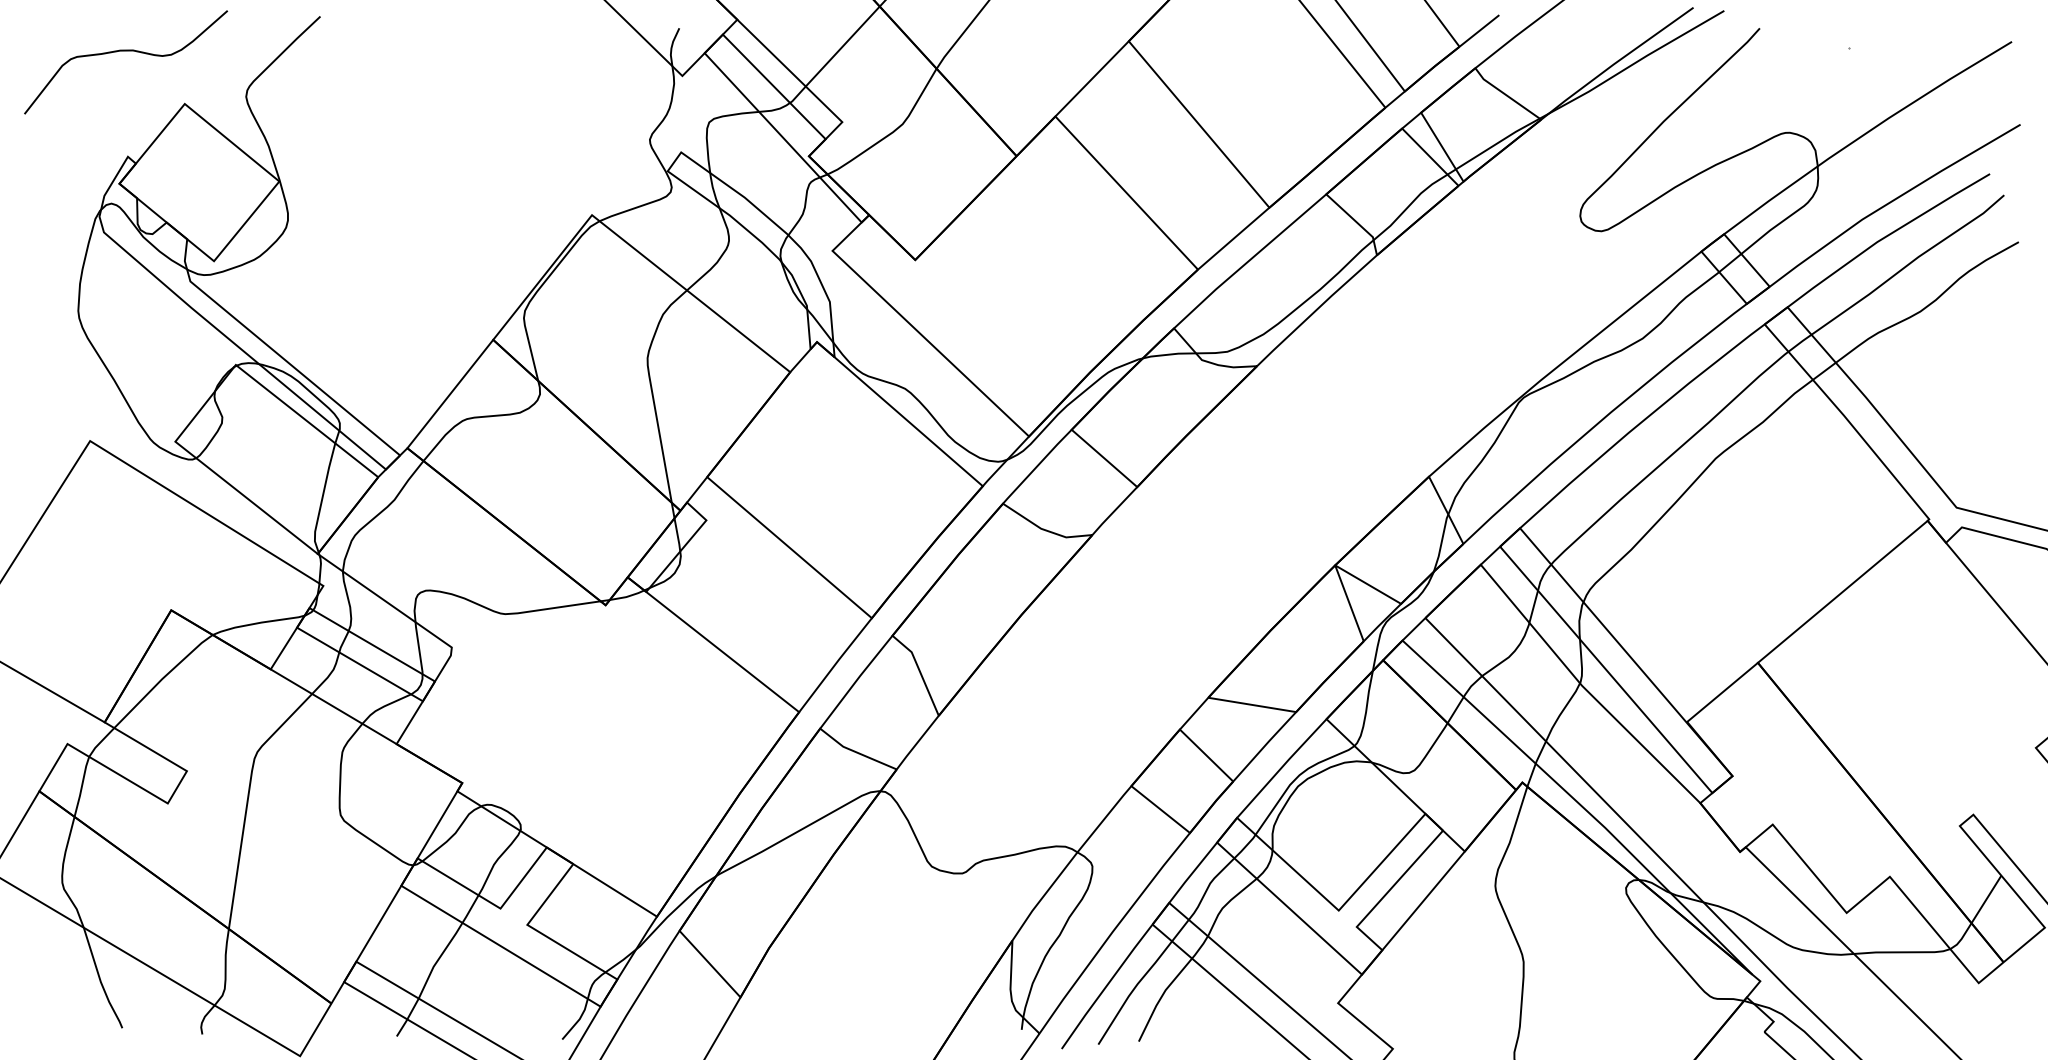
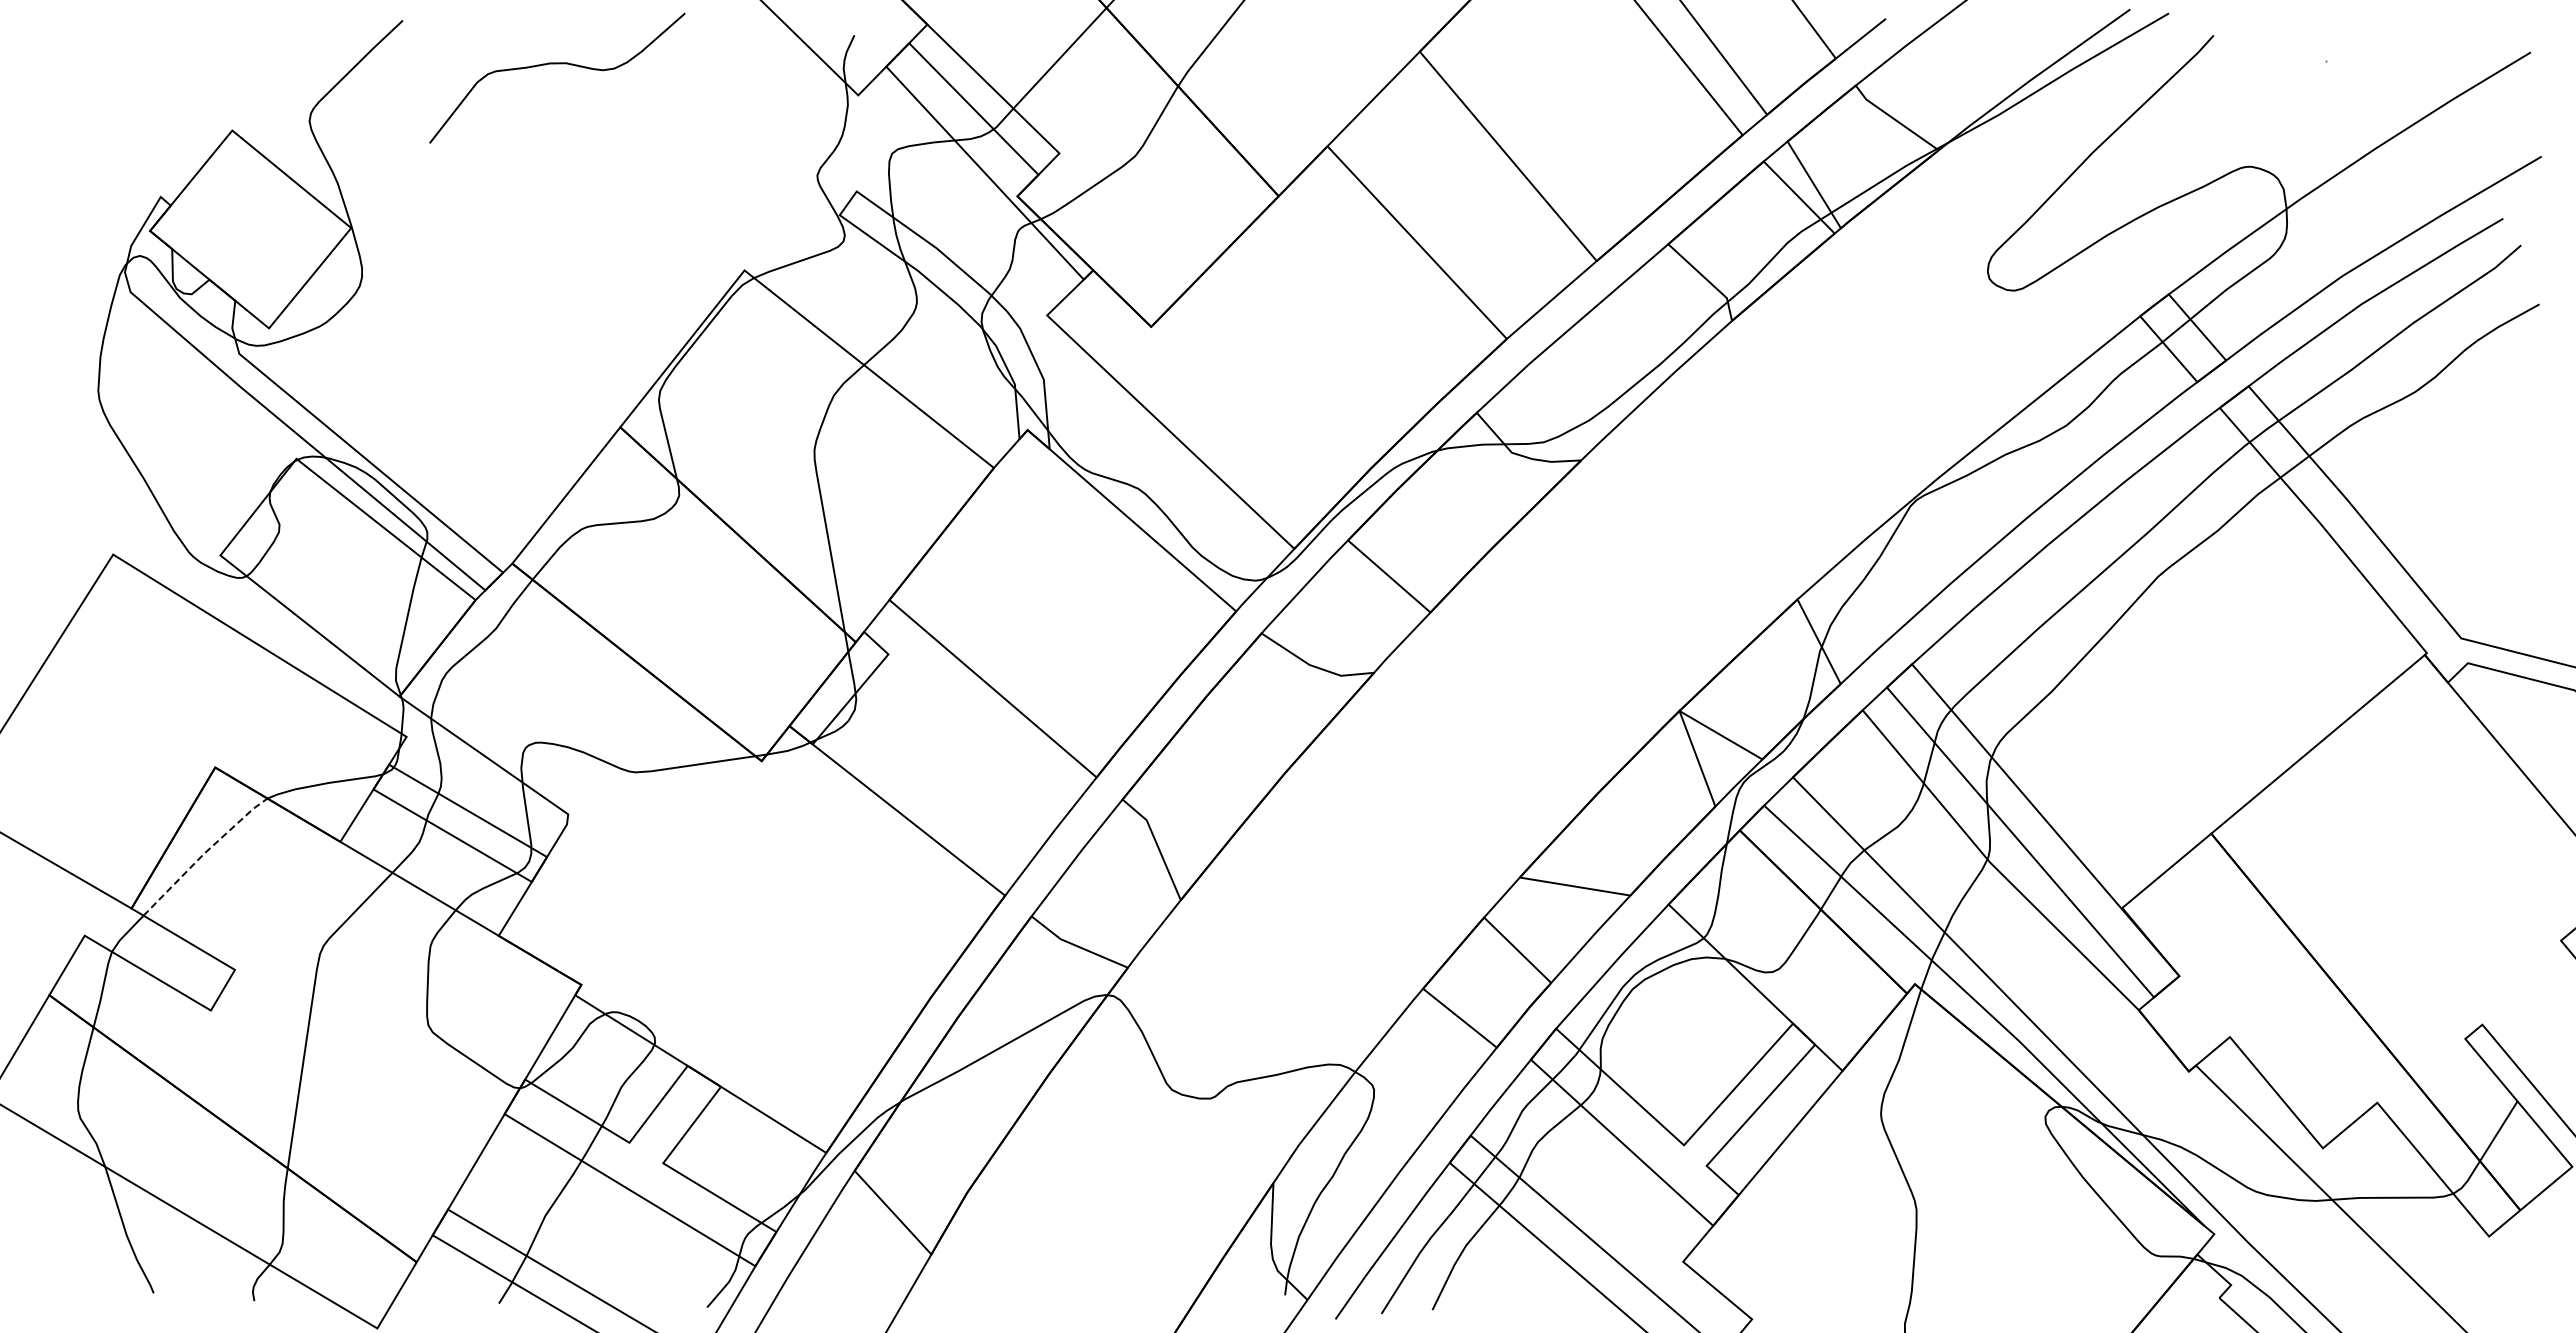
curve: (126, 51) -> (557, 64), moved
line: (161, 679) -> (203, 854), solid -> dashed

